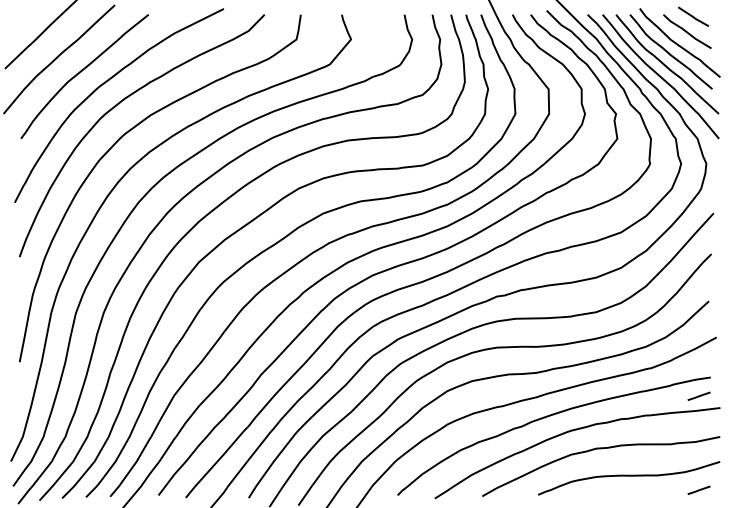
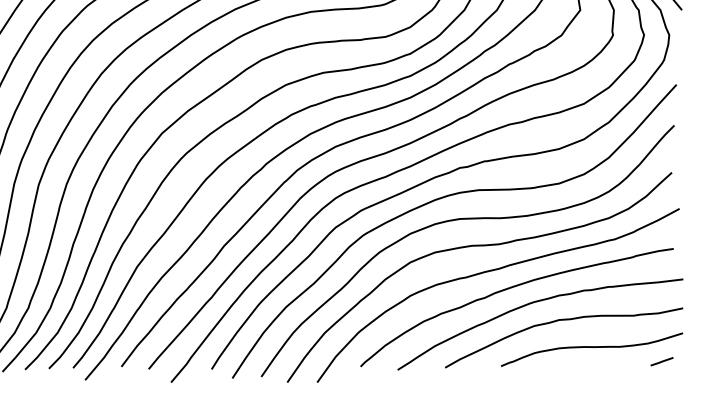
line: (698, 395) -> (661, 266), removed

